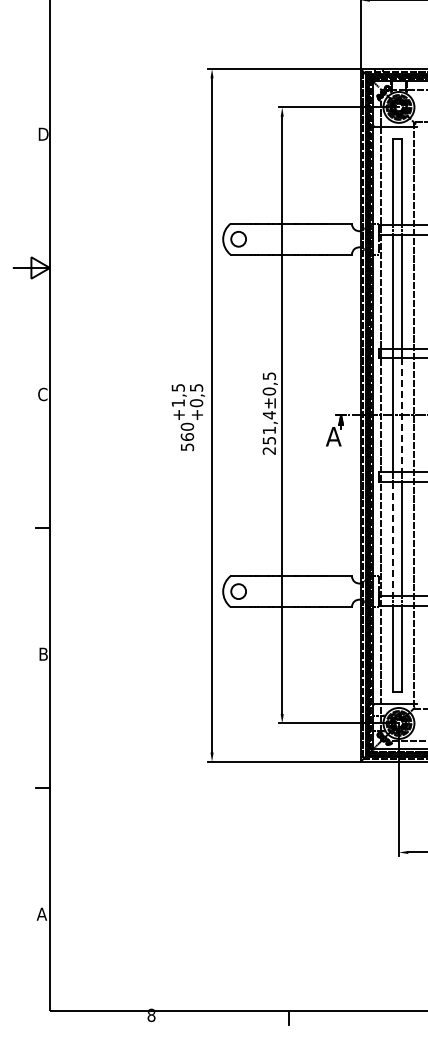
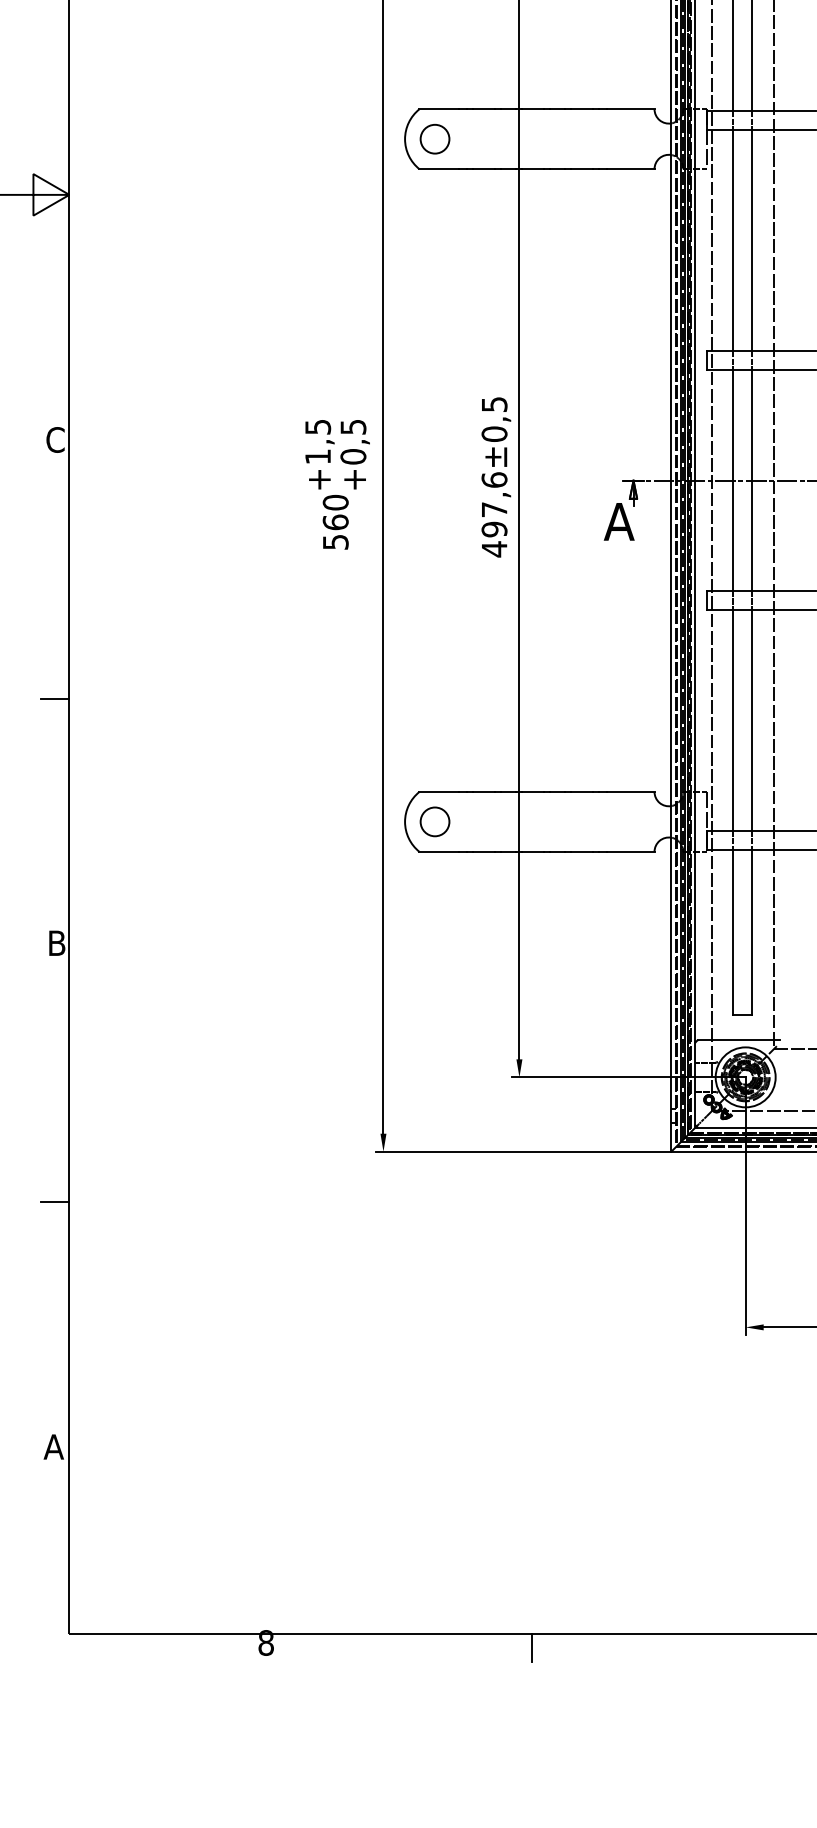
line: (402, 415) -> (752, 480), dashed -> solid
text: (268, 433) -> (492, 515), 251,4 -> 497,6
line: (392, 539) -> (733, 720), dashed -> solid

